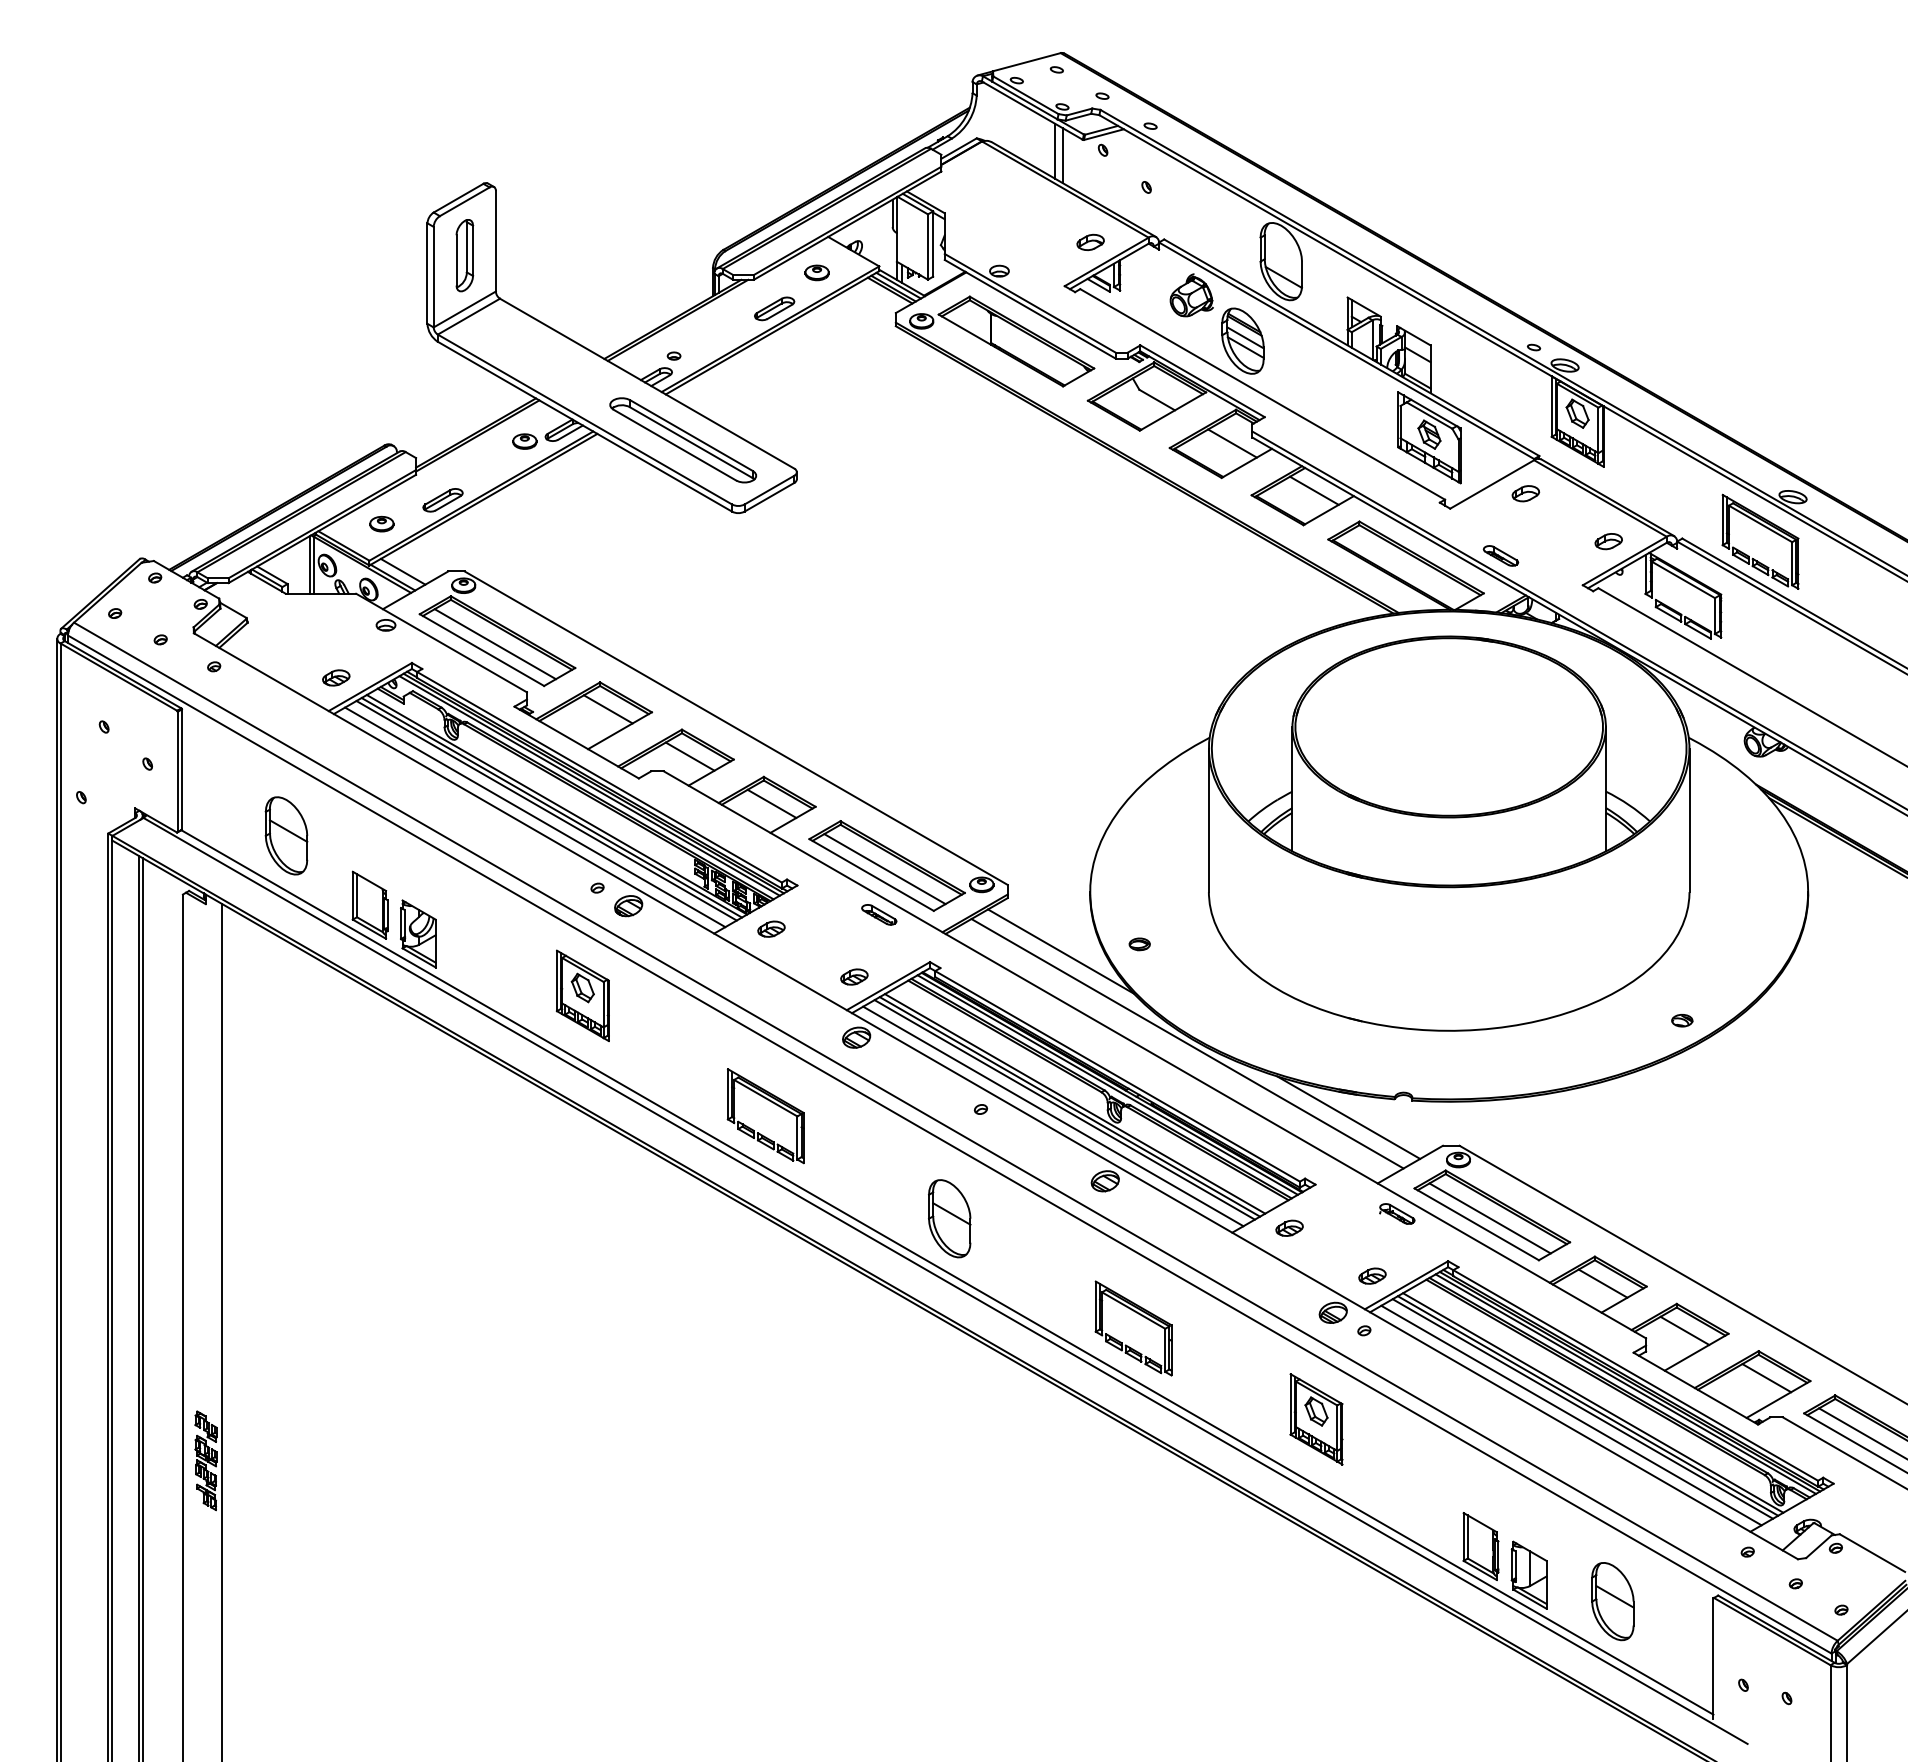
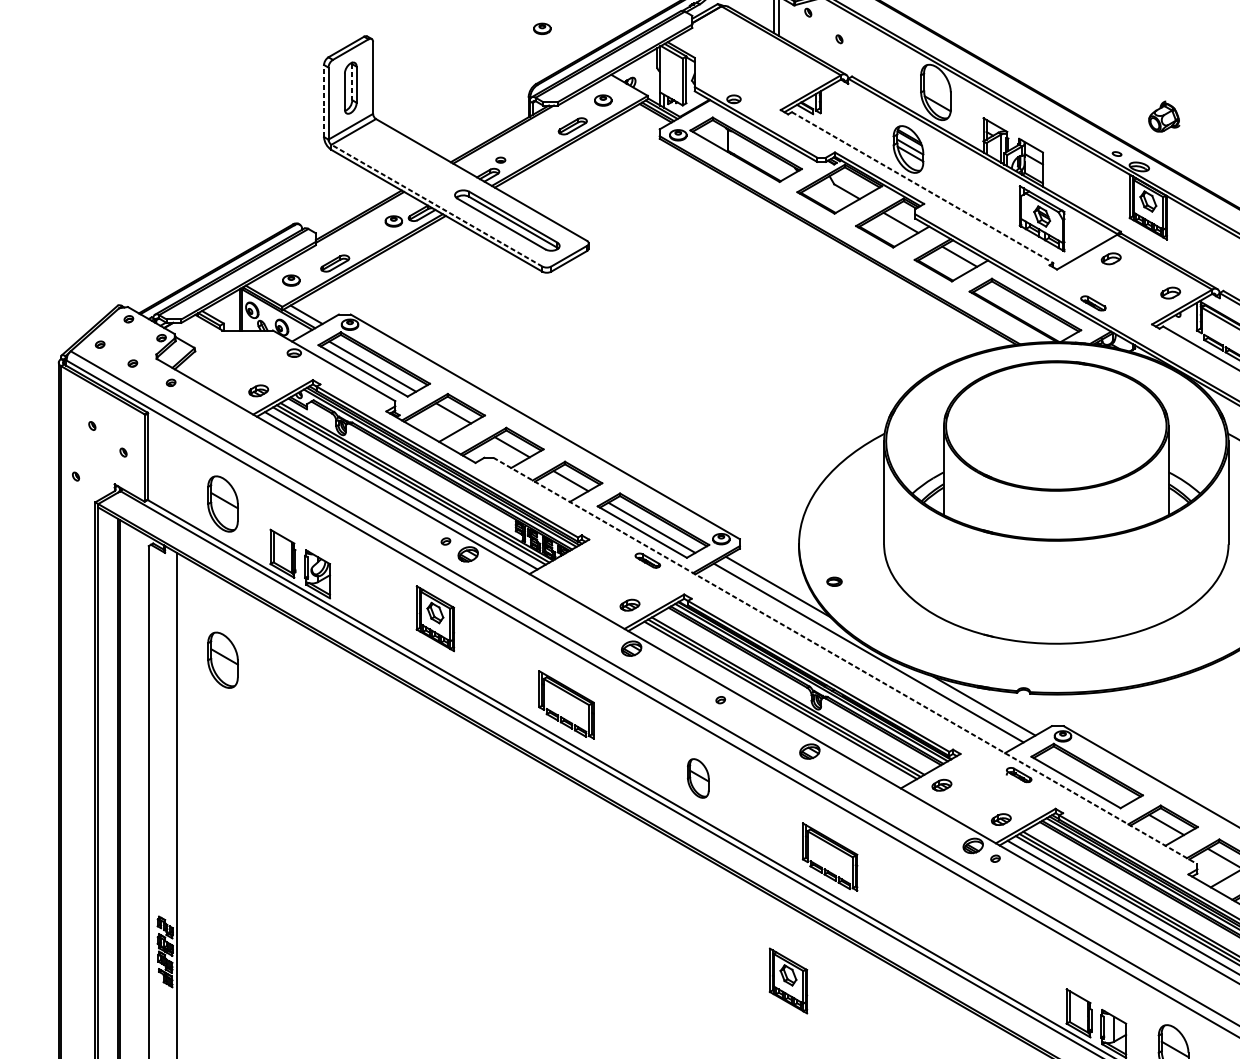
part: (731, 172) -> (541, 28), added
part: (1090, 242) -> (799, 78), removed
line: (466, 247) -> (352, 82), solid -> dashed
line: (427, 273) -> (324, 100), solid -> dashed
part: (1191, 295) -> (1164, 116), moved
line: (1262, 394) -> (922, 187), solid -> dashed
line: (584, 419) -> (436, 205), solid -> dashed
part: (771, 928) -> (570, 570), removed
part: (1682, 1020) -> (1223, 636), removed
part: (286, 1053) -> (223, 660), added
line: (1155, 1055) -> (845, 661), solid -> dashed
line: (1053, 1116) -> (772, 705), removed
part: (949, 1218) -> (698, 778), size x0.7
line: (1489, 1218) -> (1085, 778), removed
part: (1316, 1419) -> (788, 981), moved

